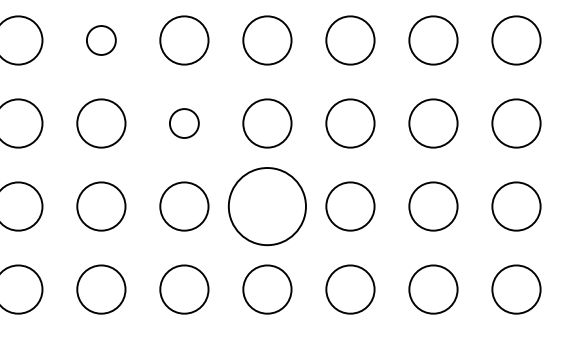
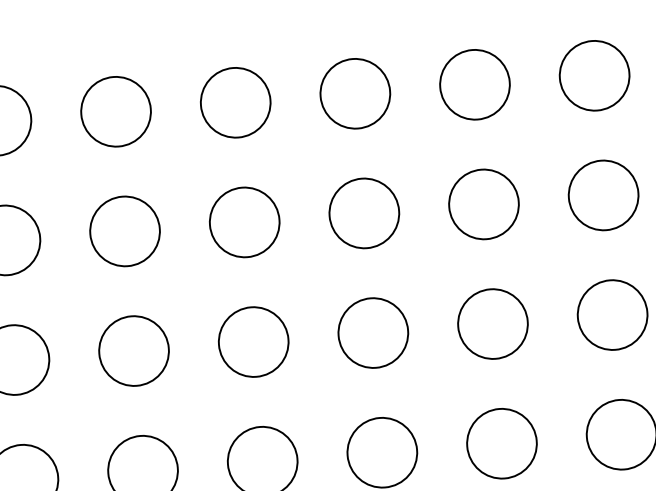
circle: (101, 40) -> (116, 111), size x1.67
circle: (184, 123) -> (244, 222), size x1.67
circle: (267, 206) -> (373, 332), size x0.62

